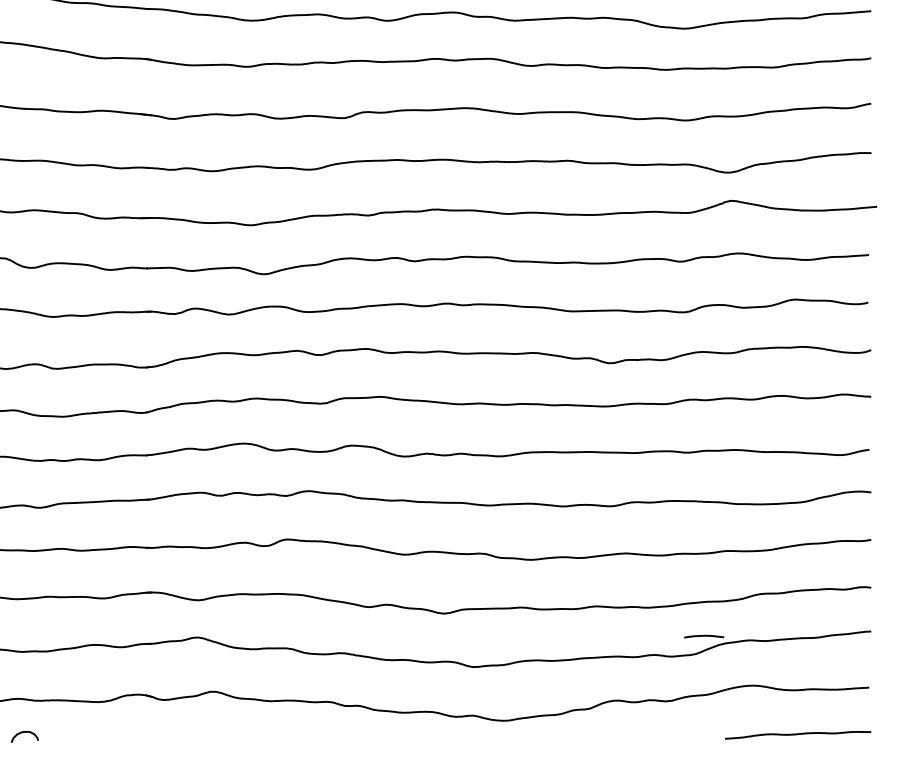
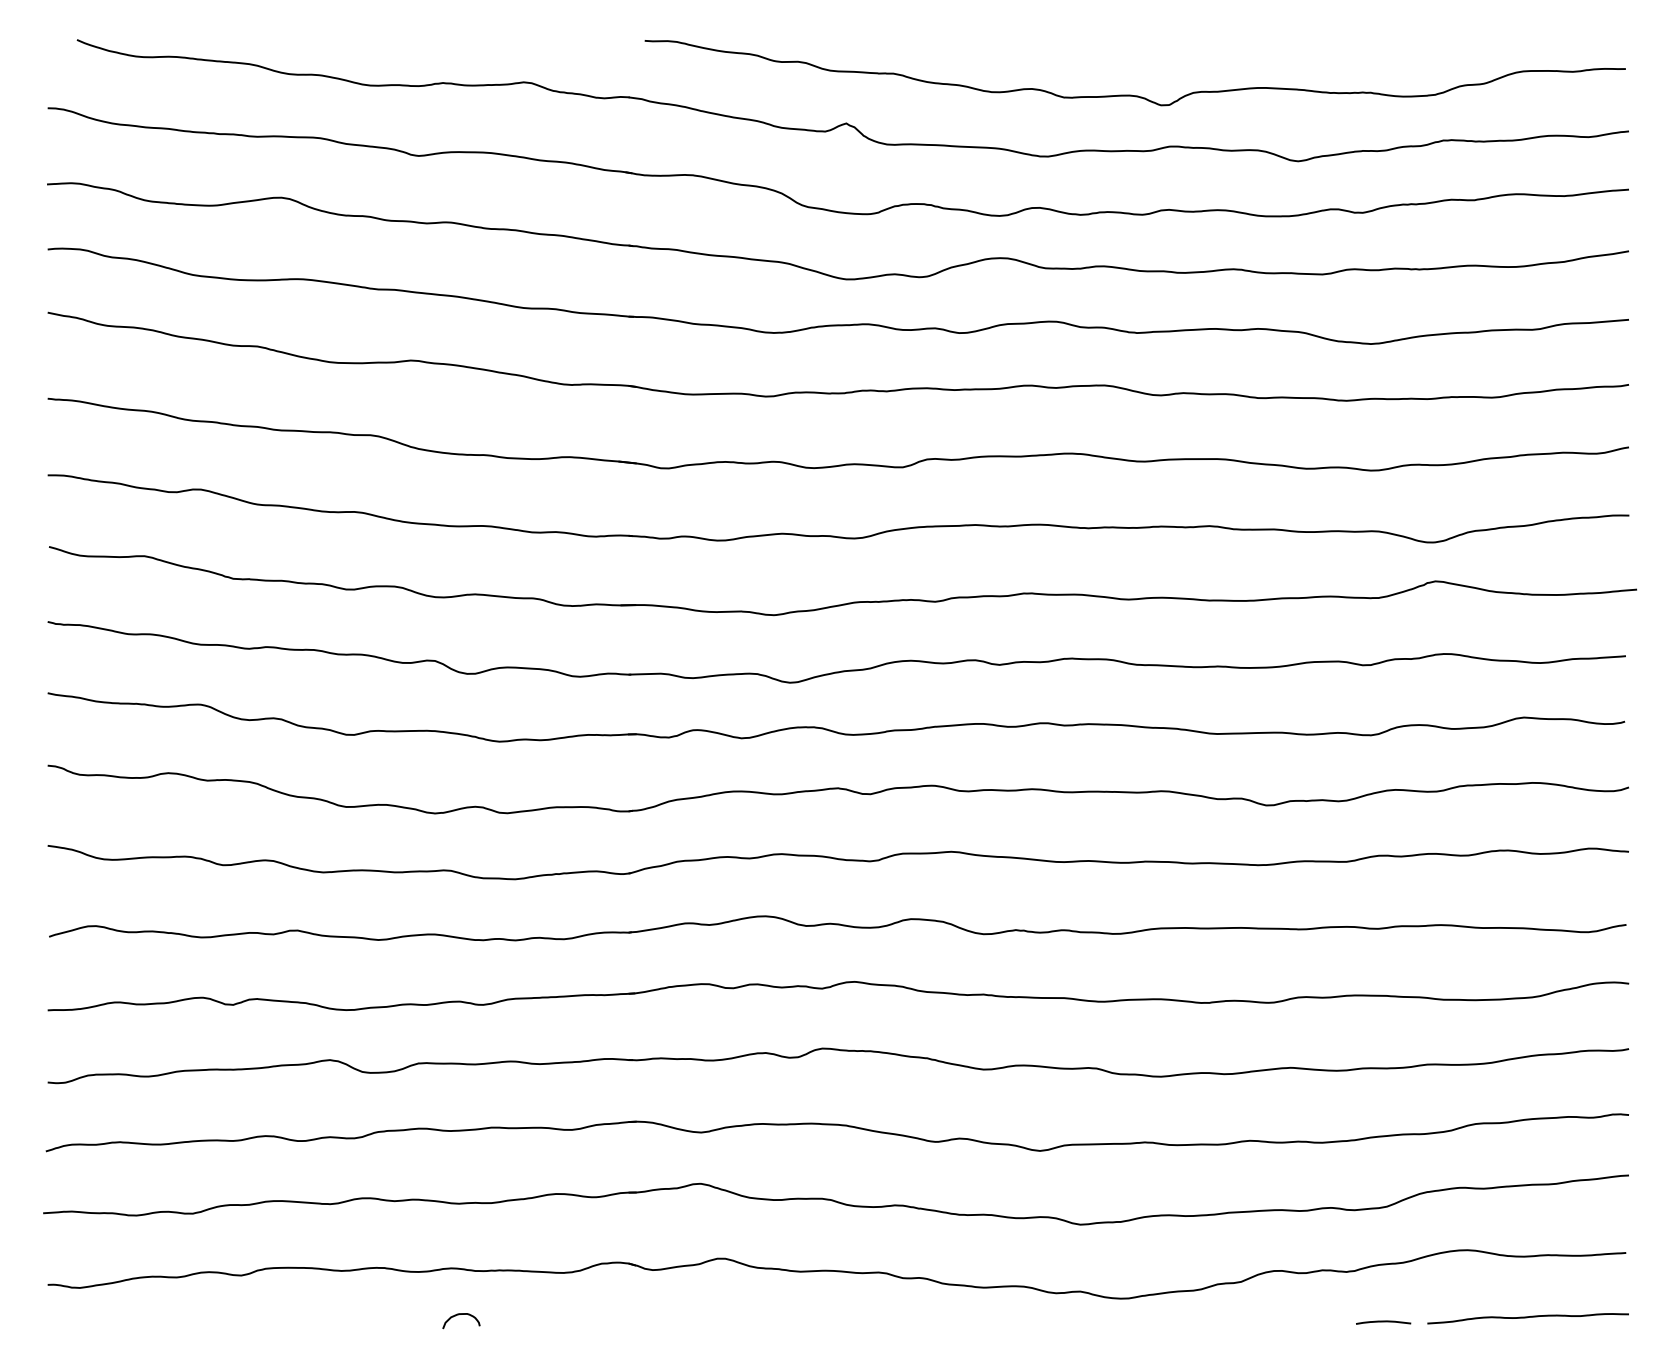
curve: (704, 636) -> (1383, 1322), moved

